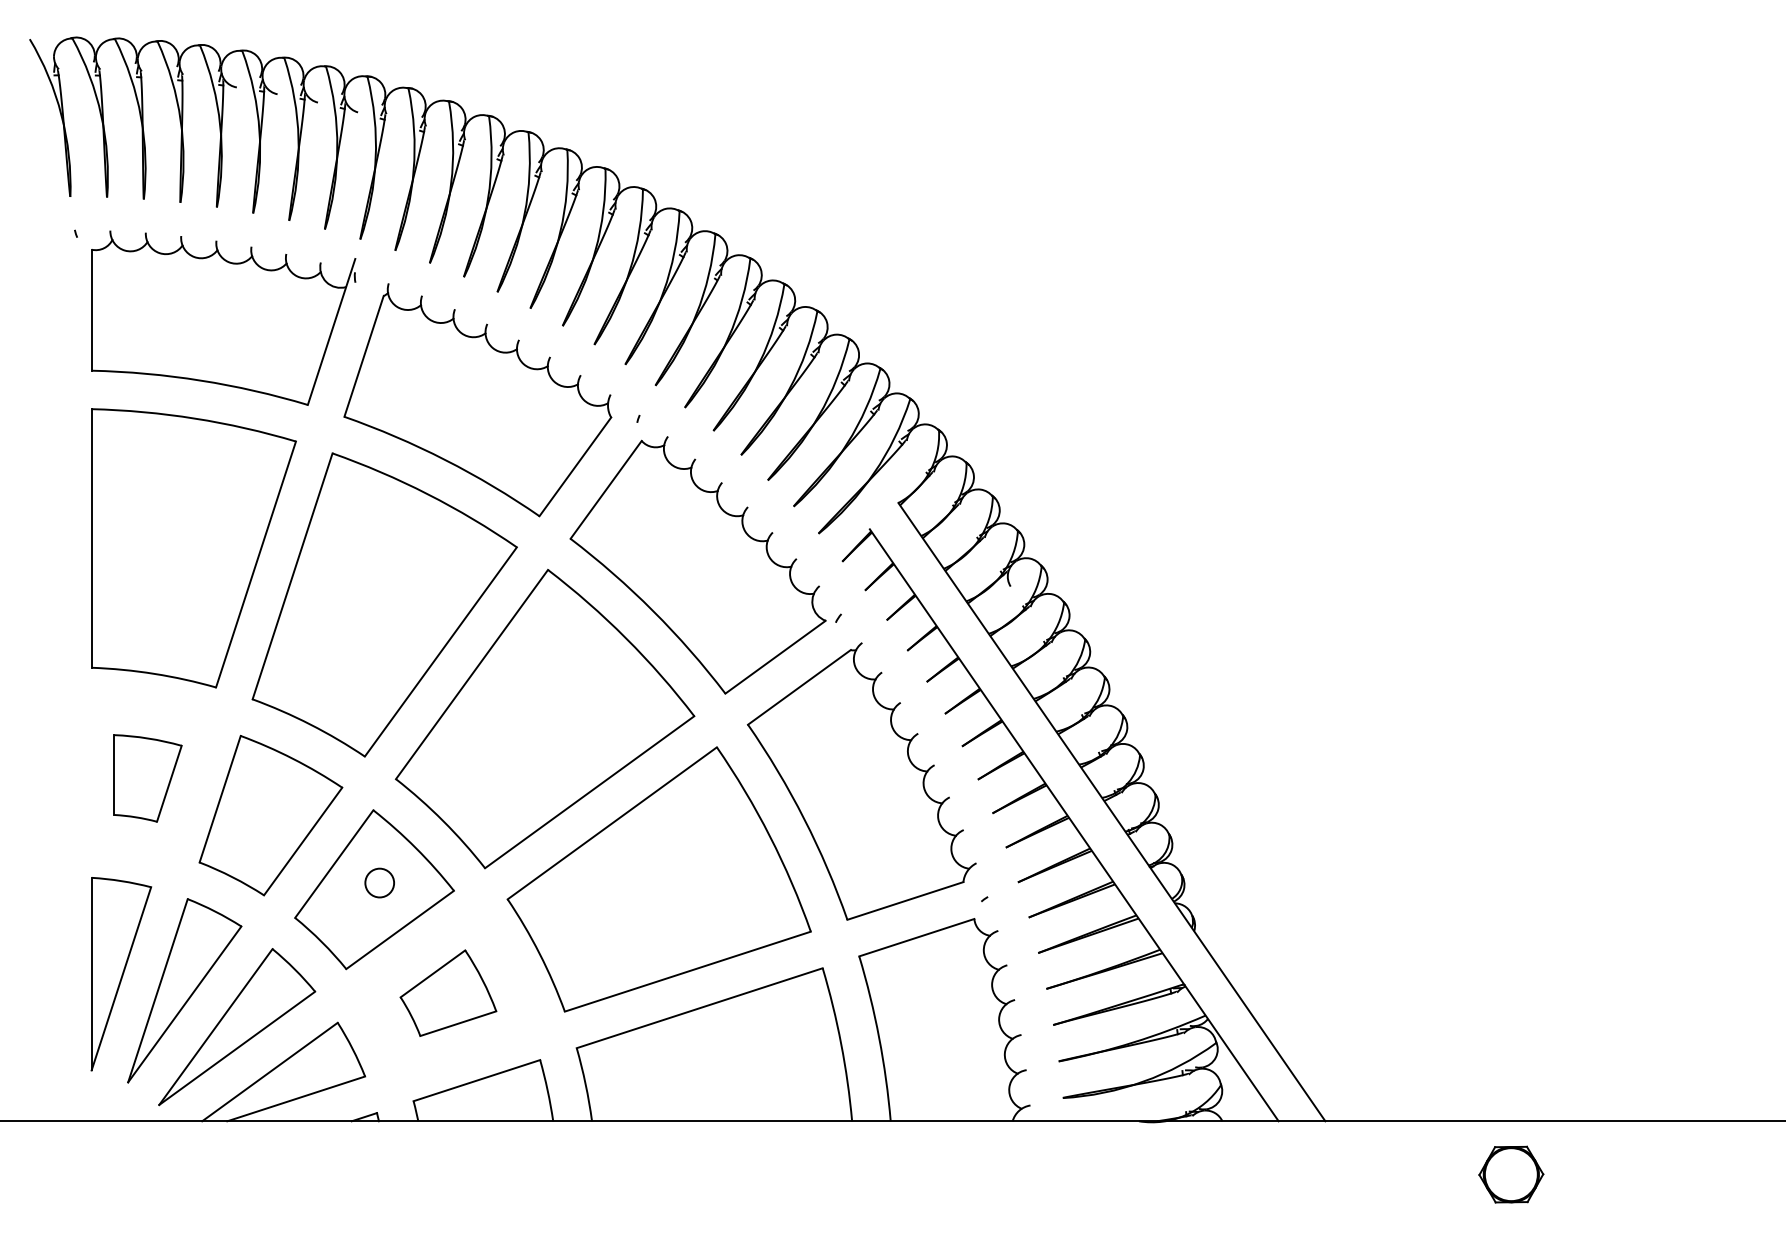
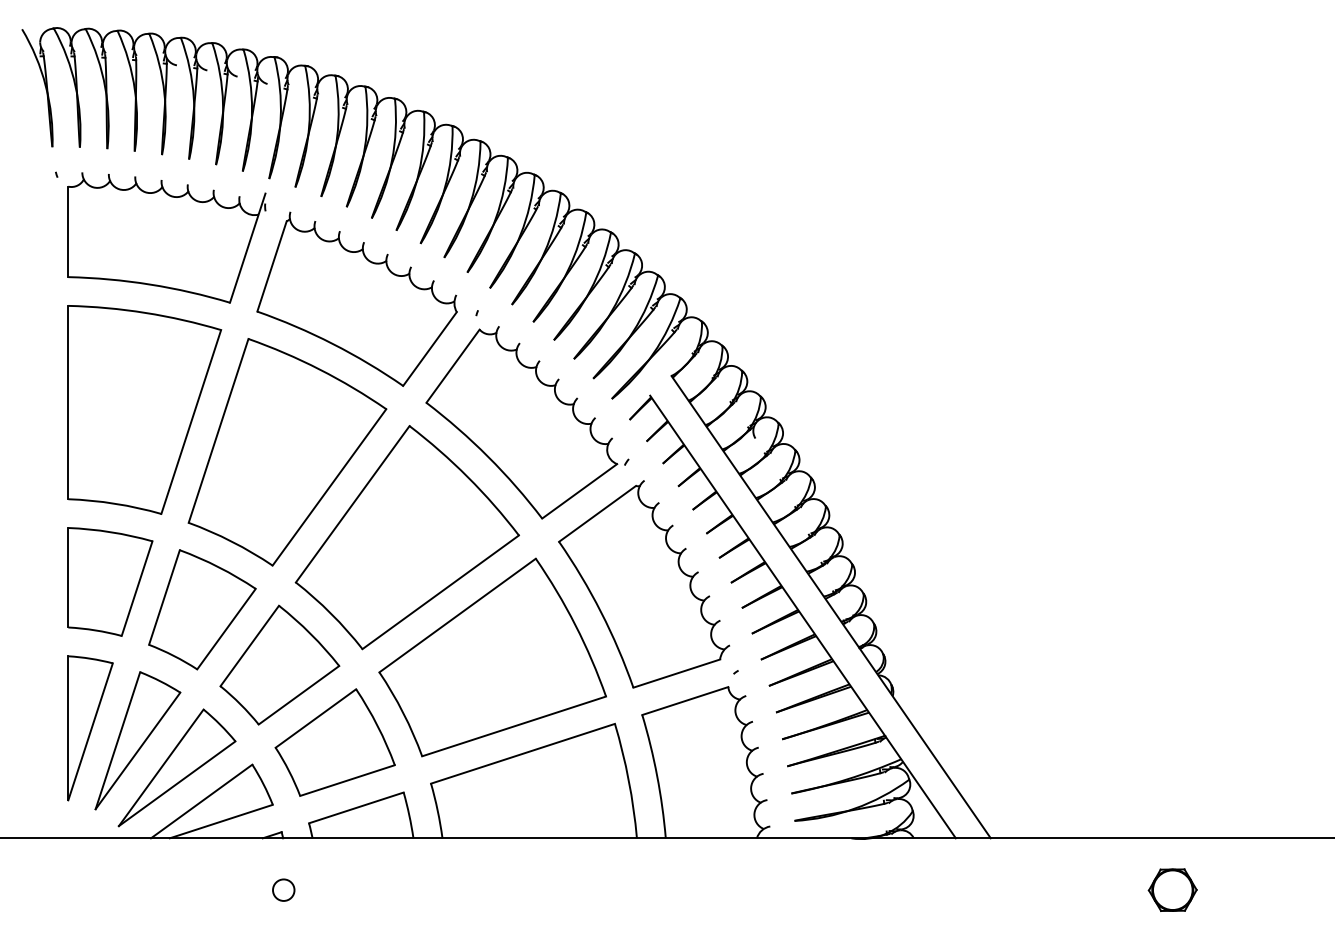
part: (148, 777) -> (110, 581), size x1.67
circle: (379, 882) -> (283, 889), moved
part: (447, 993) -> (334, 742), size x1.67
part: (1510, 1173) -> (1172, 889), moved

